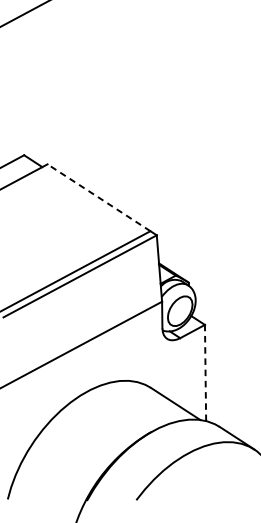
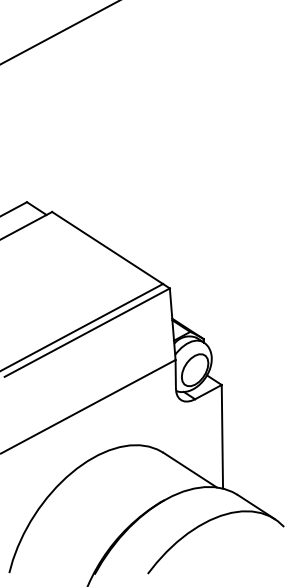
line: (98, 197) -> (107, 247), dashed -> solid
line: (205, 372) -> (222, 436), dashed -> solid

